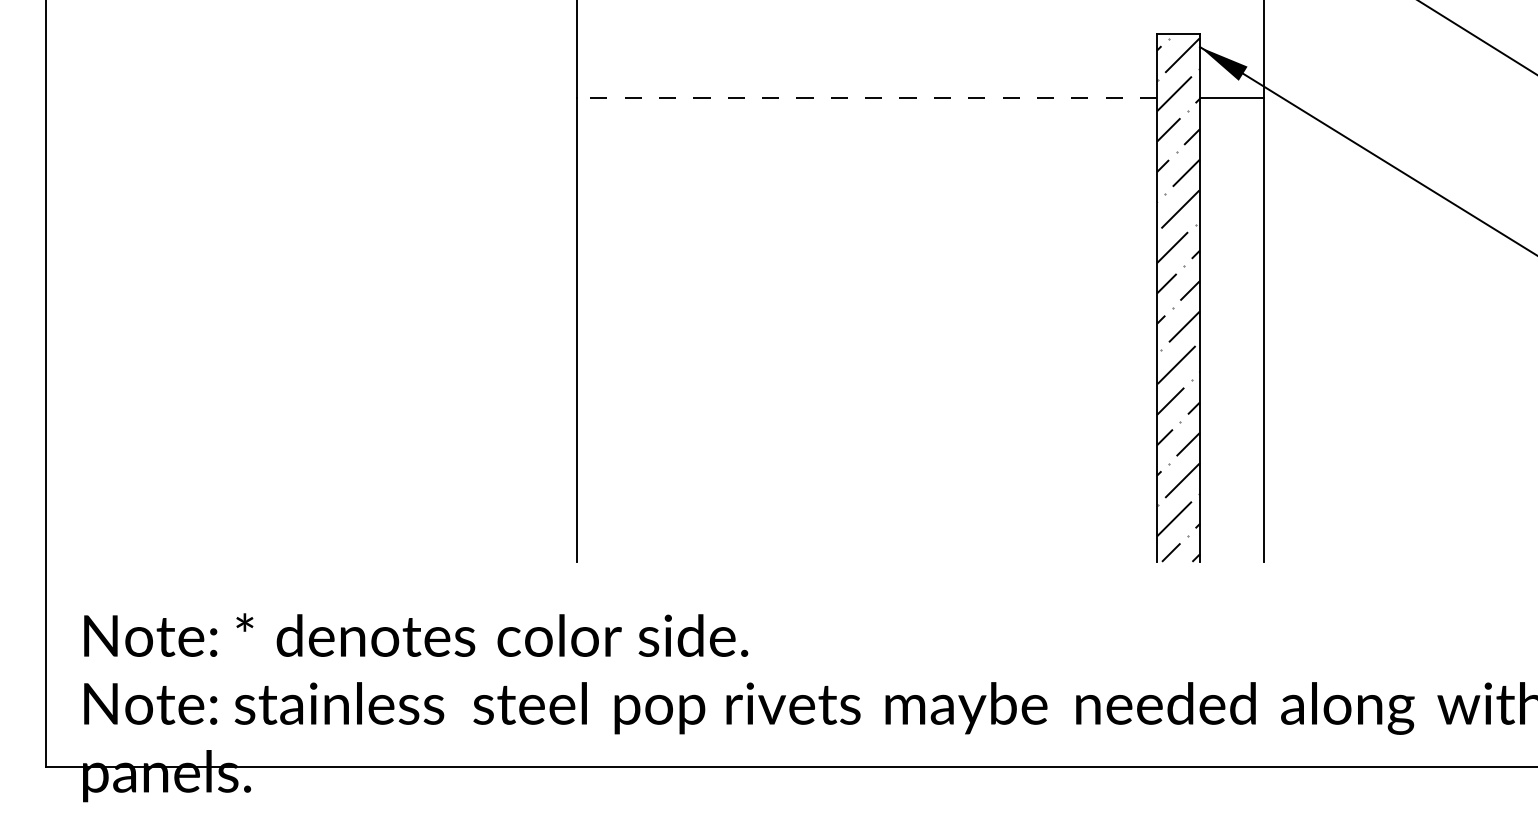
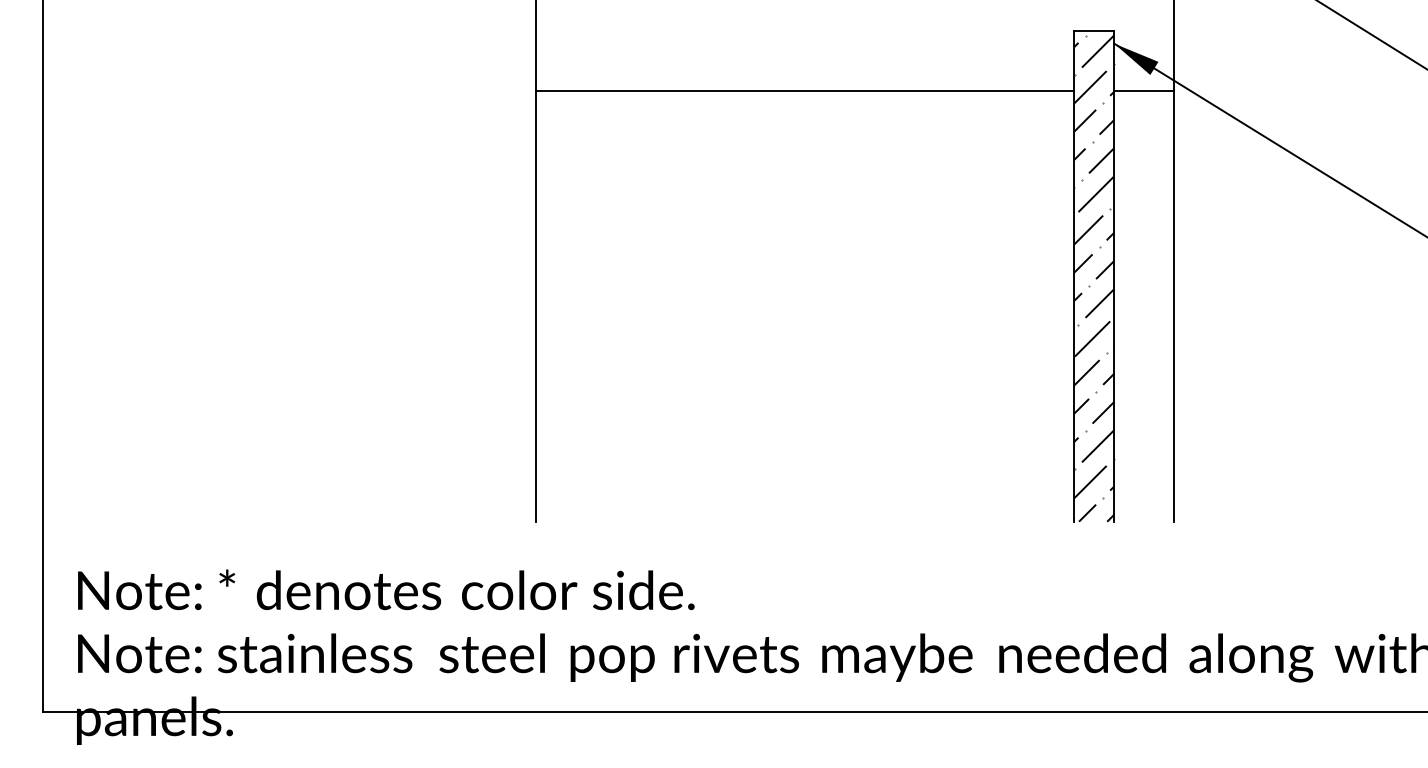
line: (867, 98) -> (805, 91), dashed -> solid

